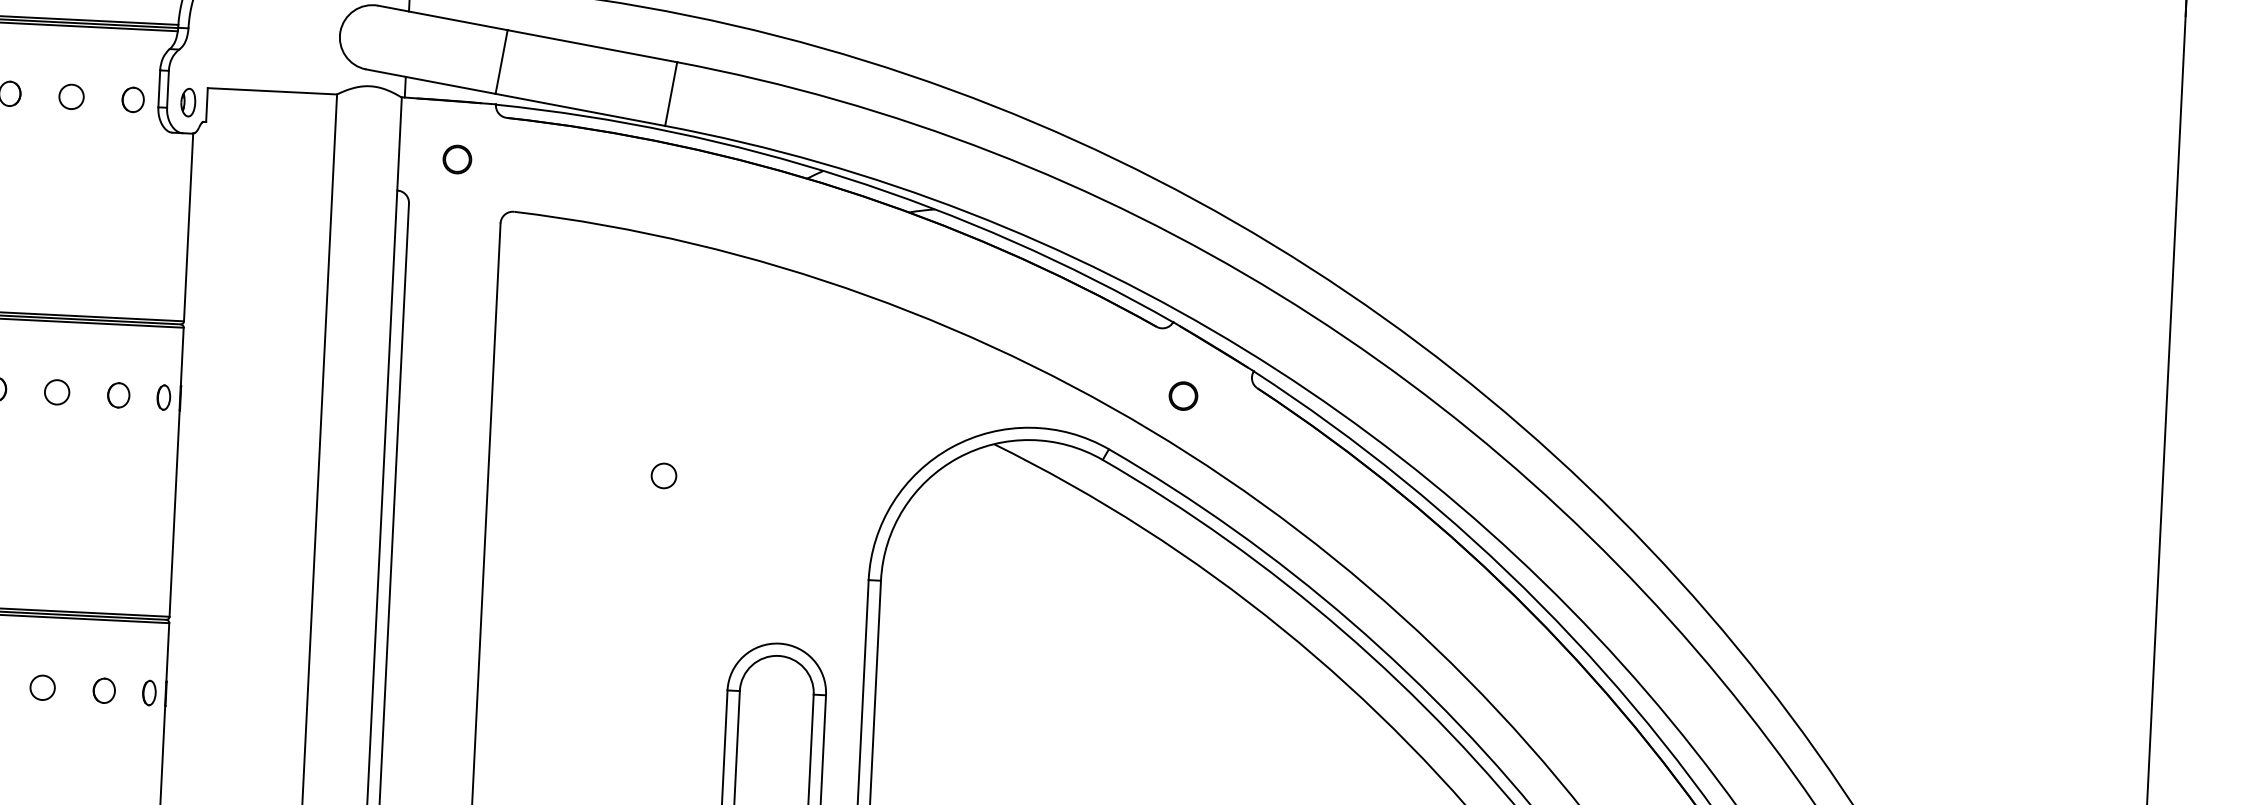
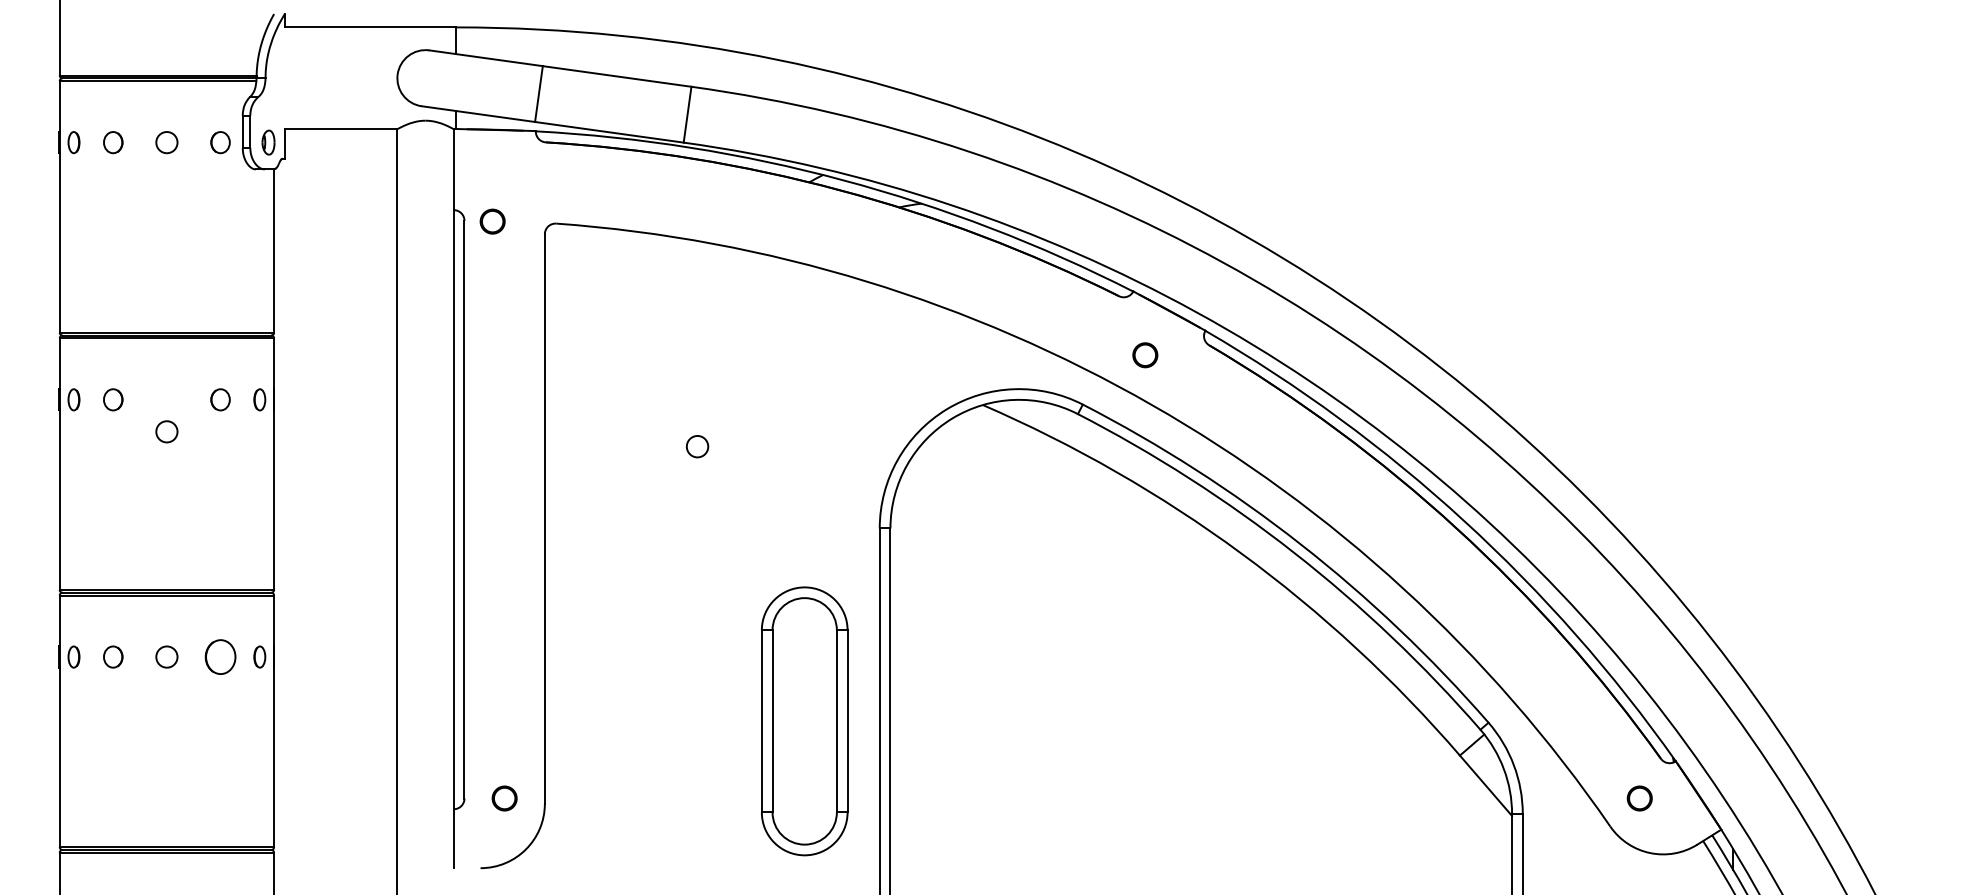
circle: (457, 159) -> (492, 221), moved
circle: (56, 391) -> (166, 431), moved
part: (104, 690) -> (220, 656), size x1.6

